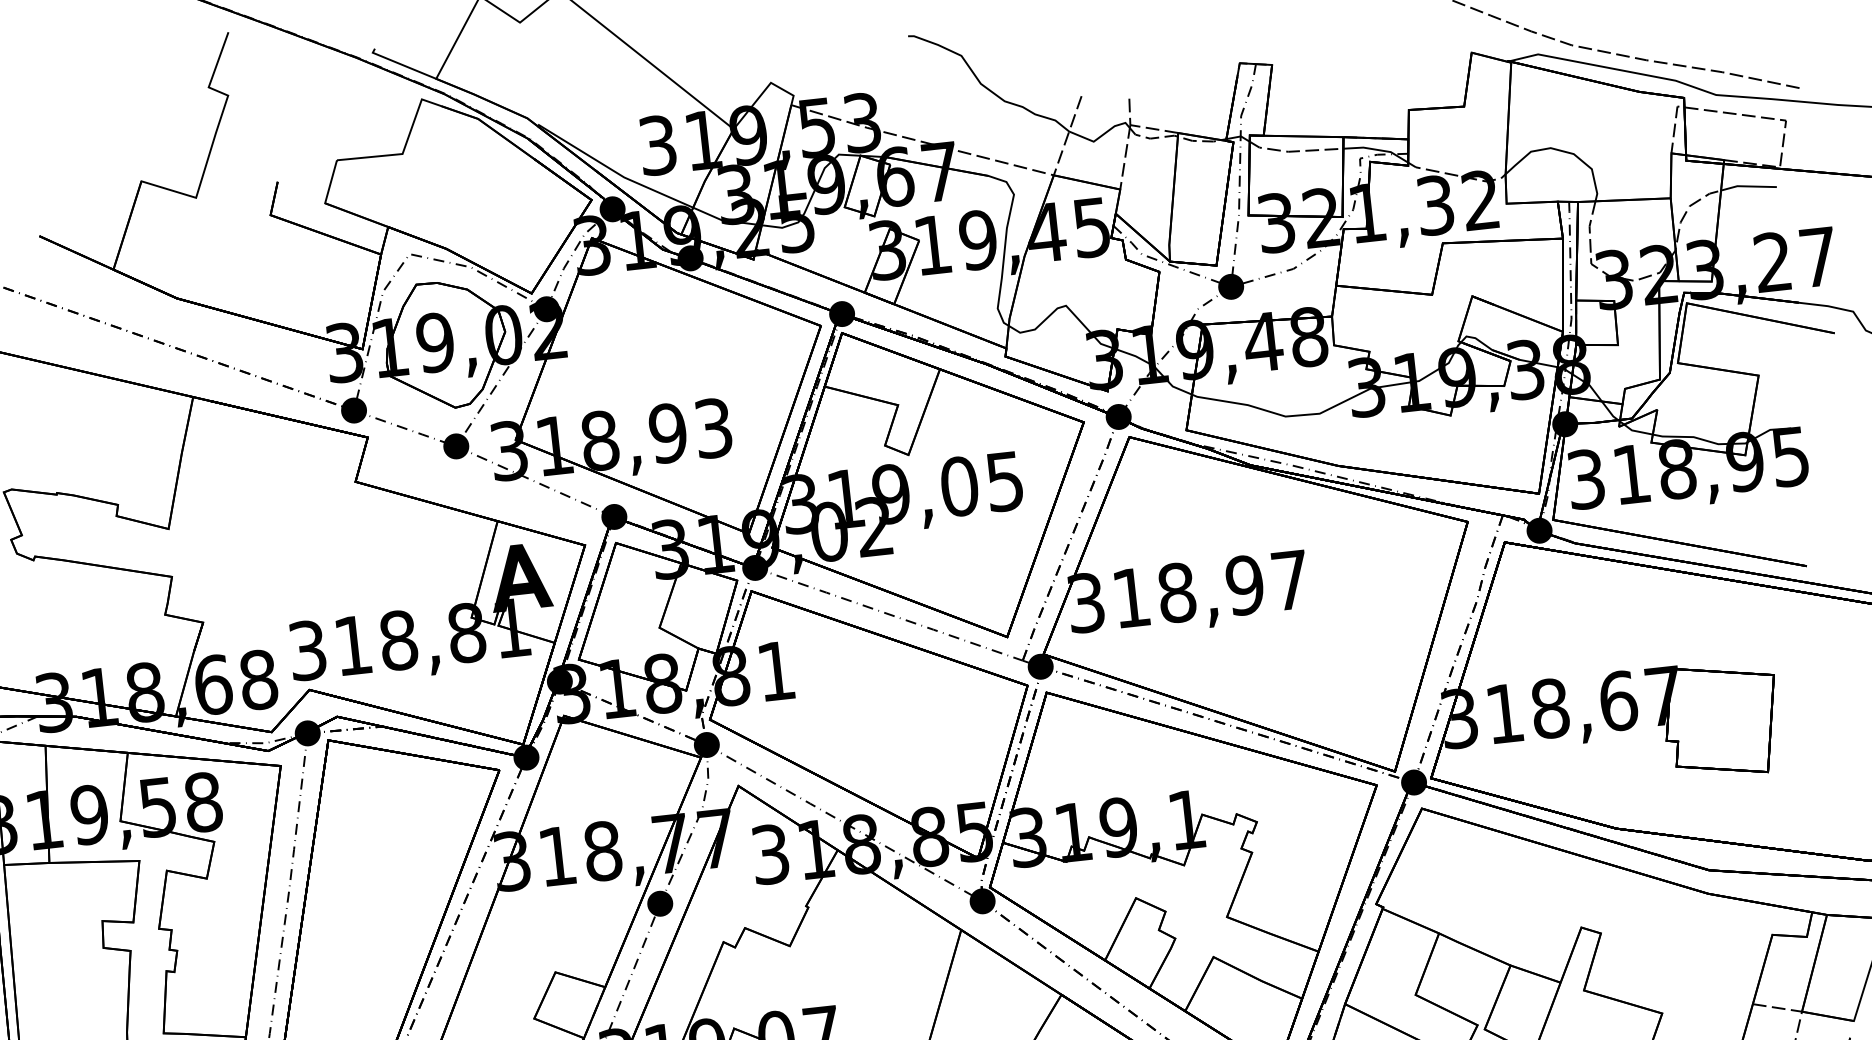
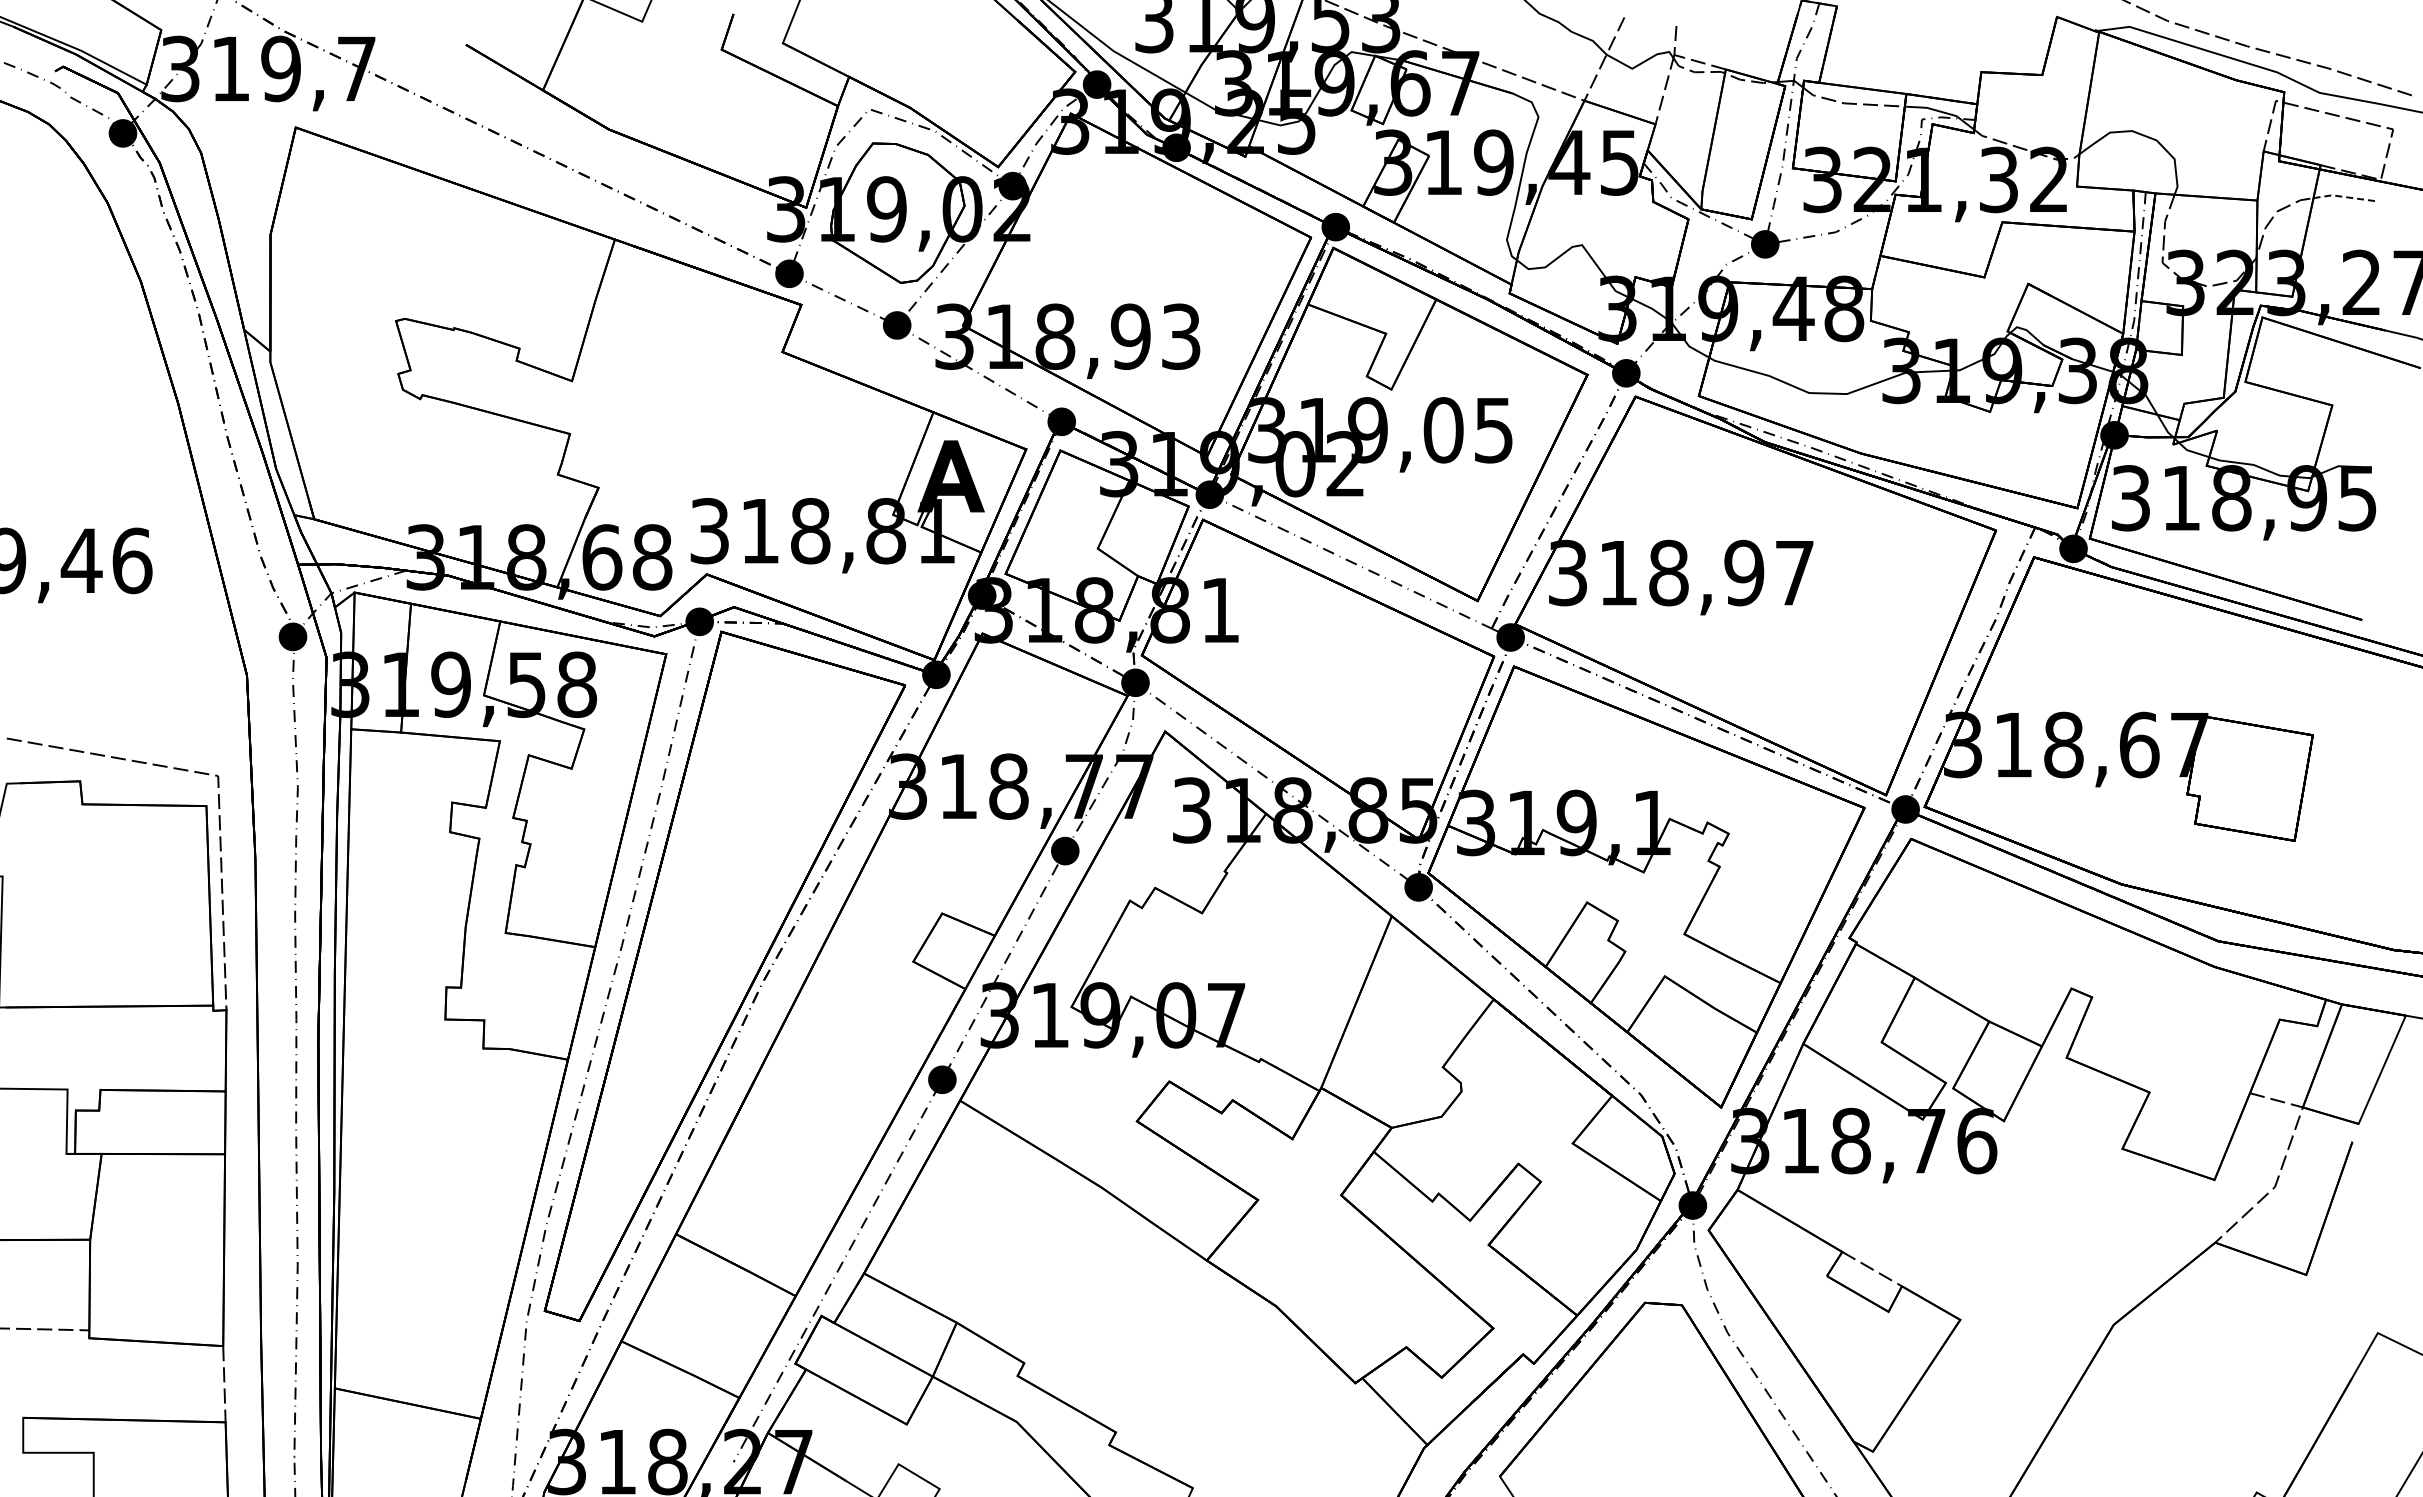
line: (1747, 186) -> (2343, 196), solid -> dashed

